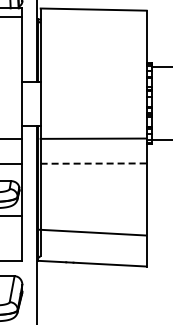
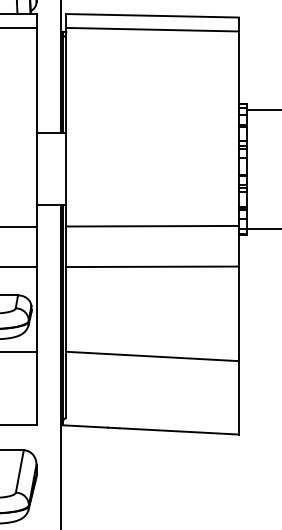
line: (93, 18) -> (152, 30), added
line: (93, 163) -> (152, 266), dashed -> solid
line: (92, 232) -> (152, 356), moved

